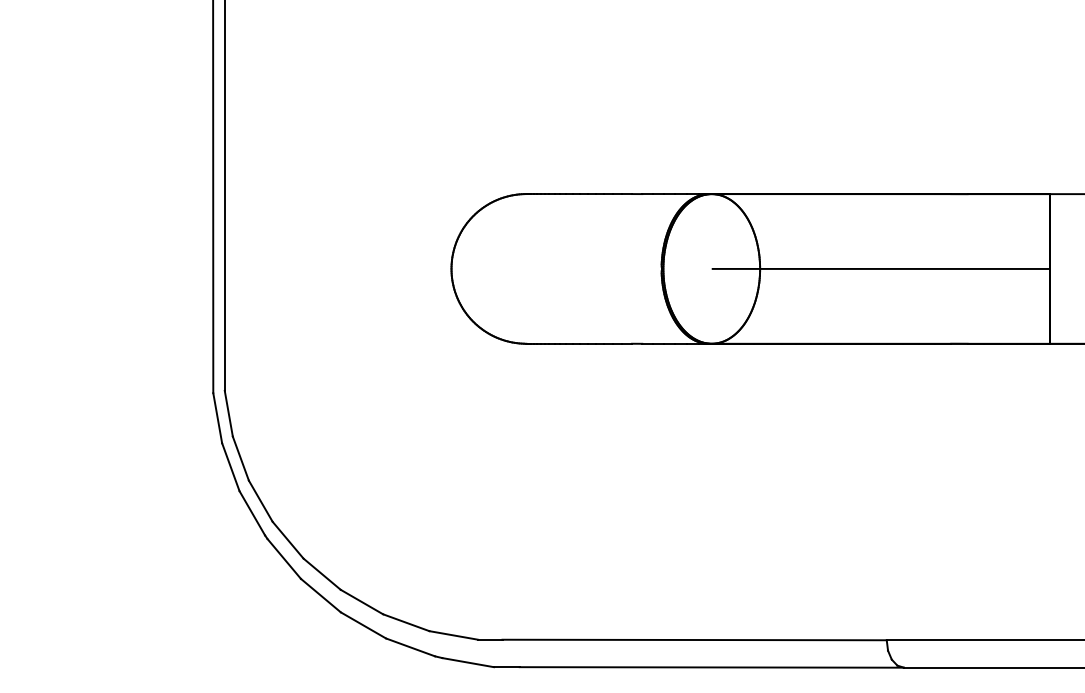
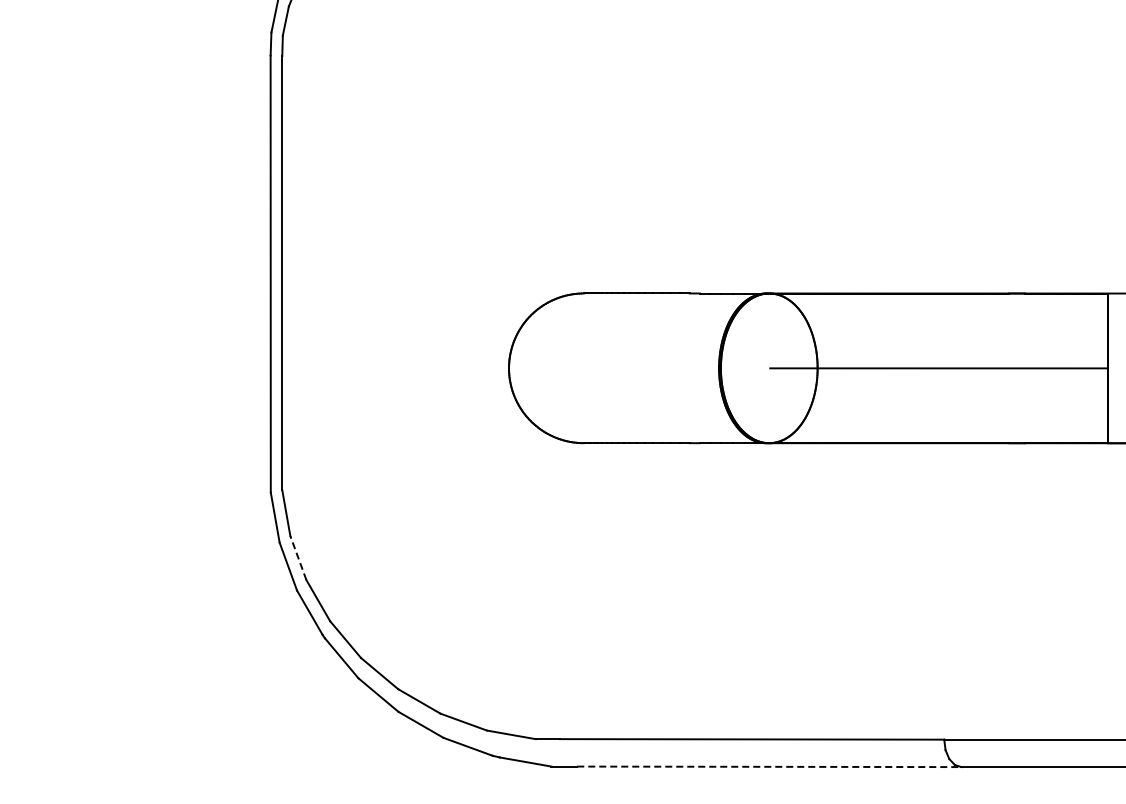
line: (240, 458) -> (298, 557), solid -> dashed
line: (711, 667) -> (769, 766), solid -> dashed

